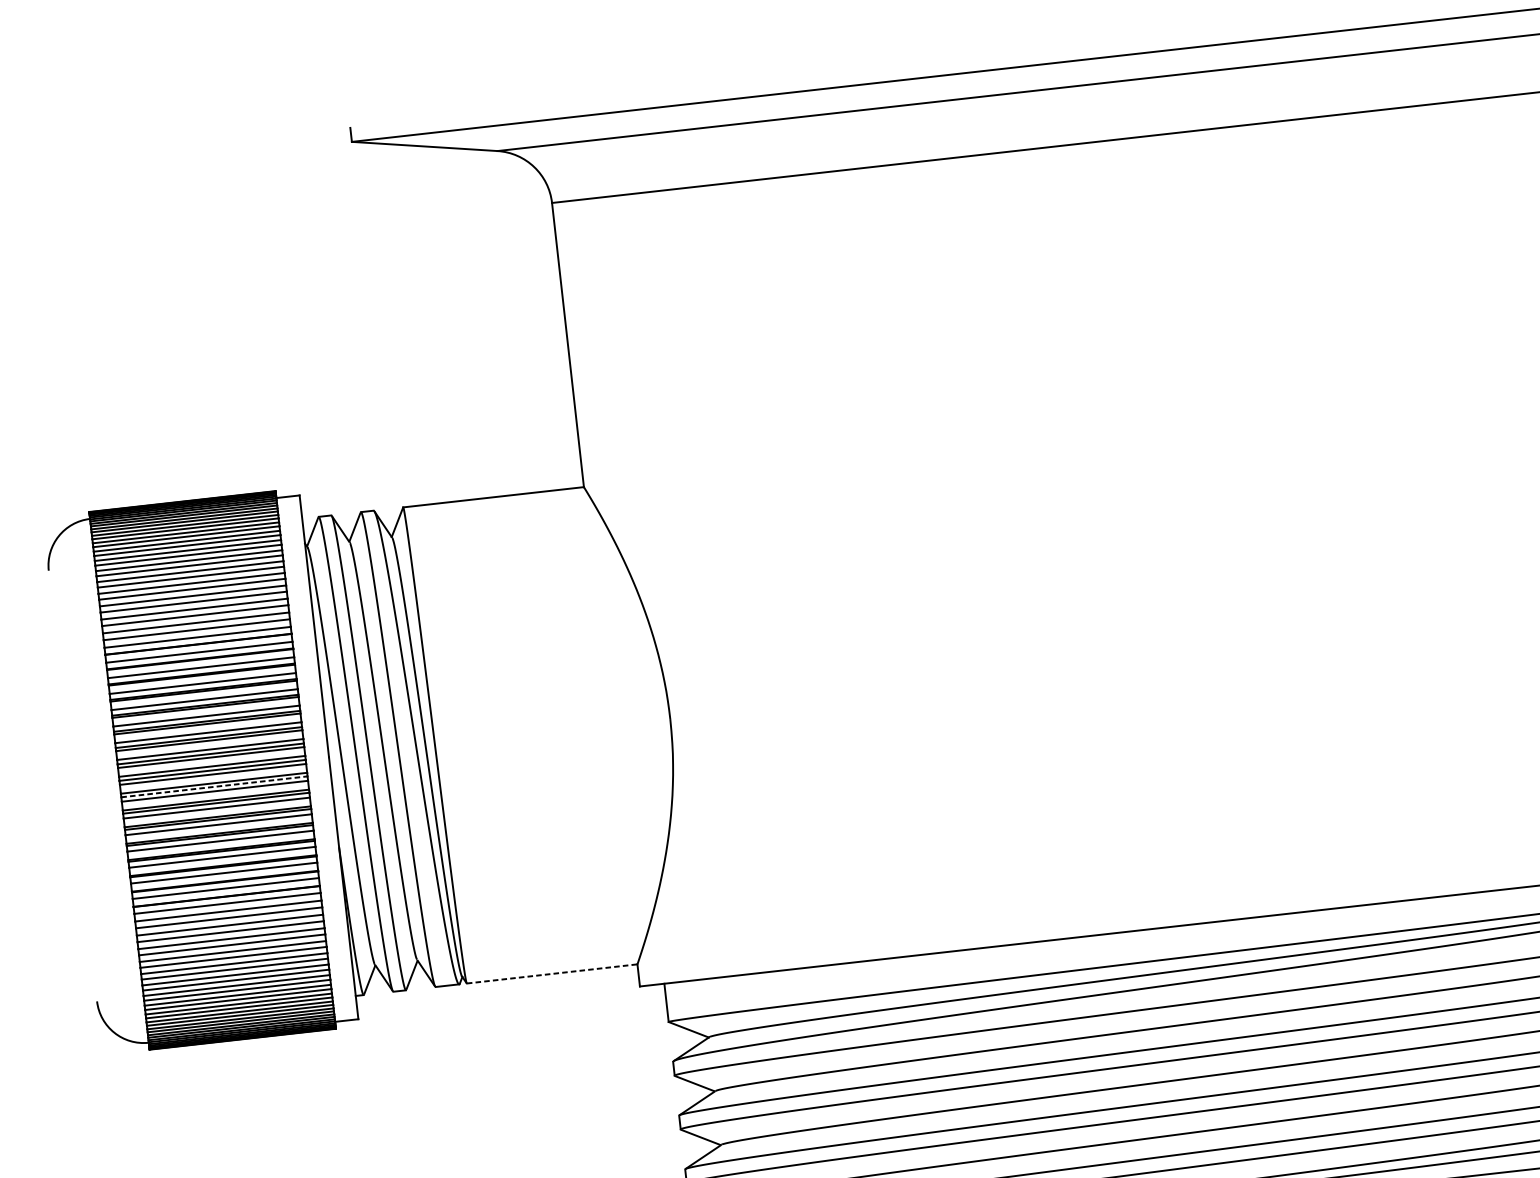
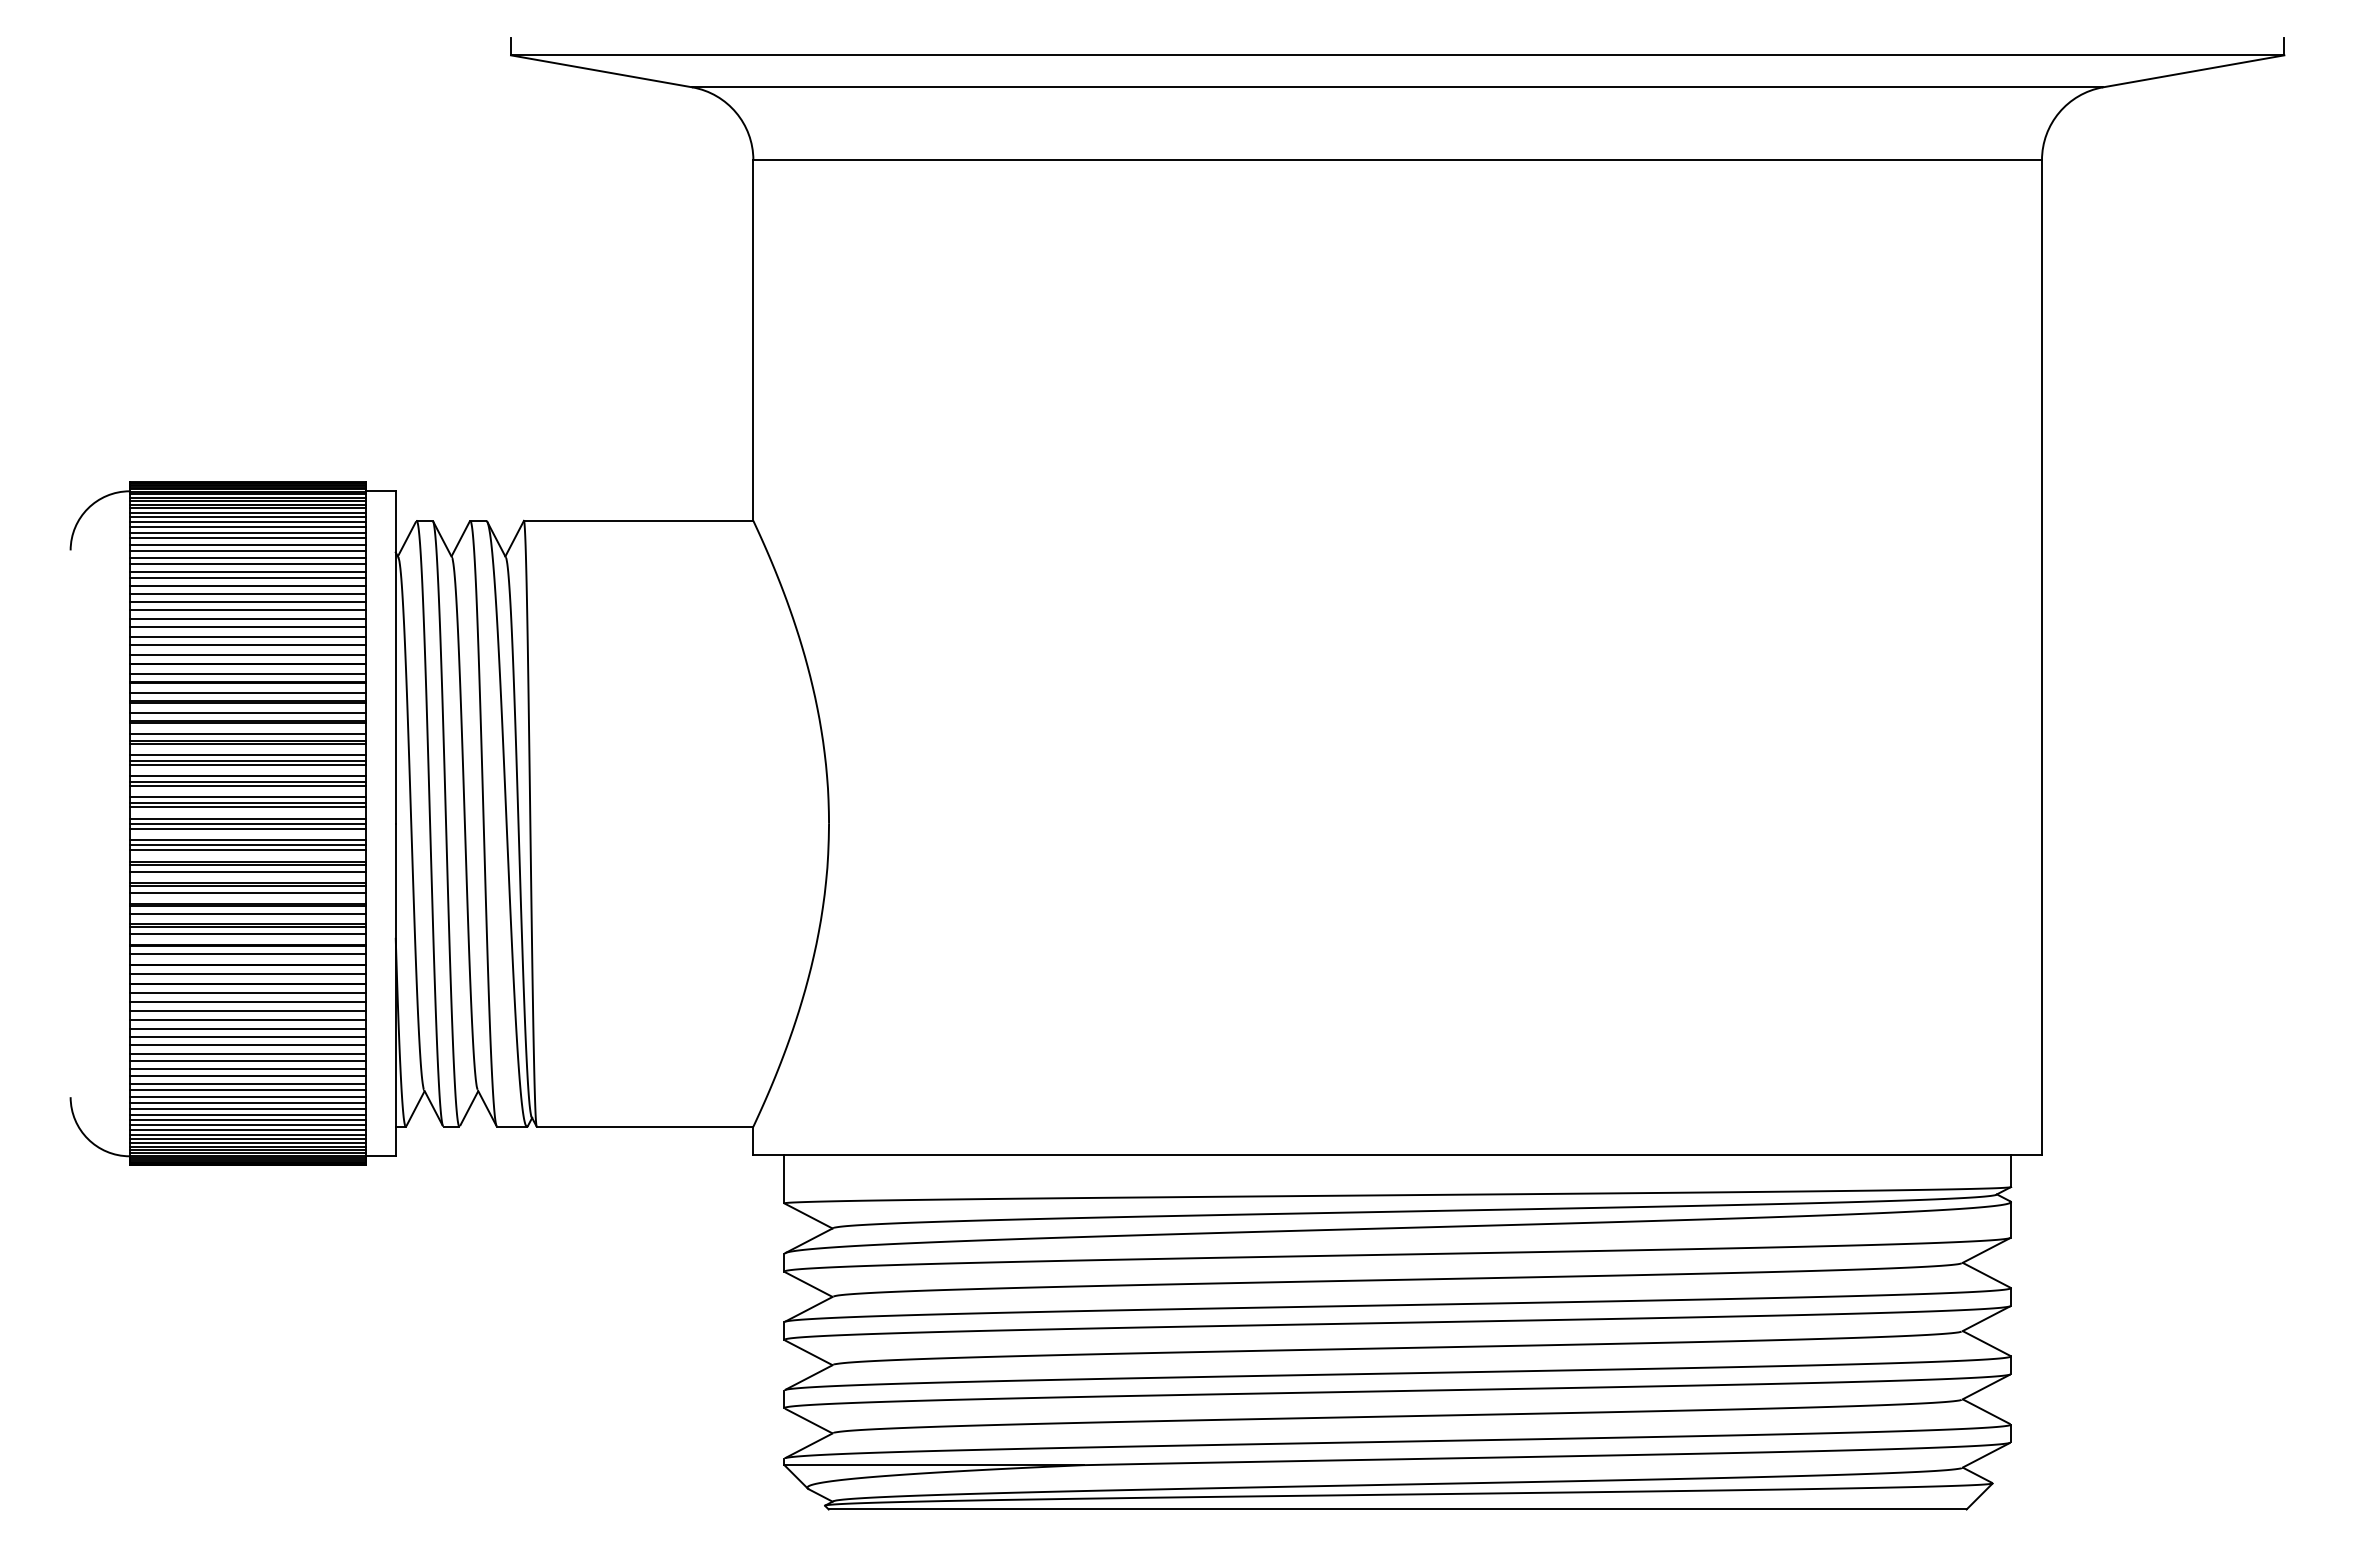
line: (214, 786) -> (248, 844), dashed -> solid
line: (552, 973) -> (645, 1126), dashed -> solid

